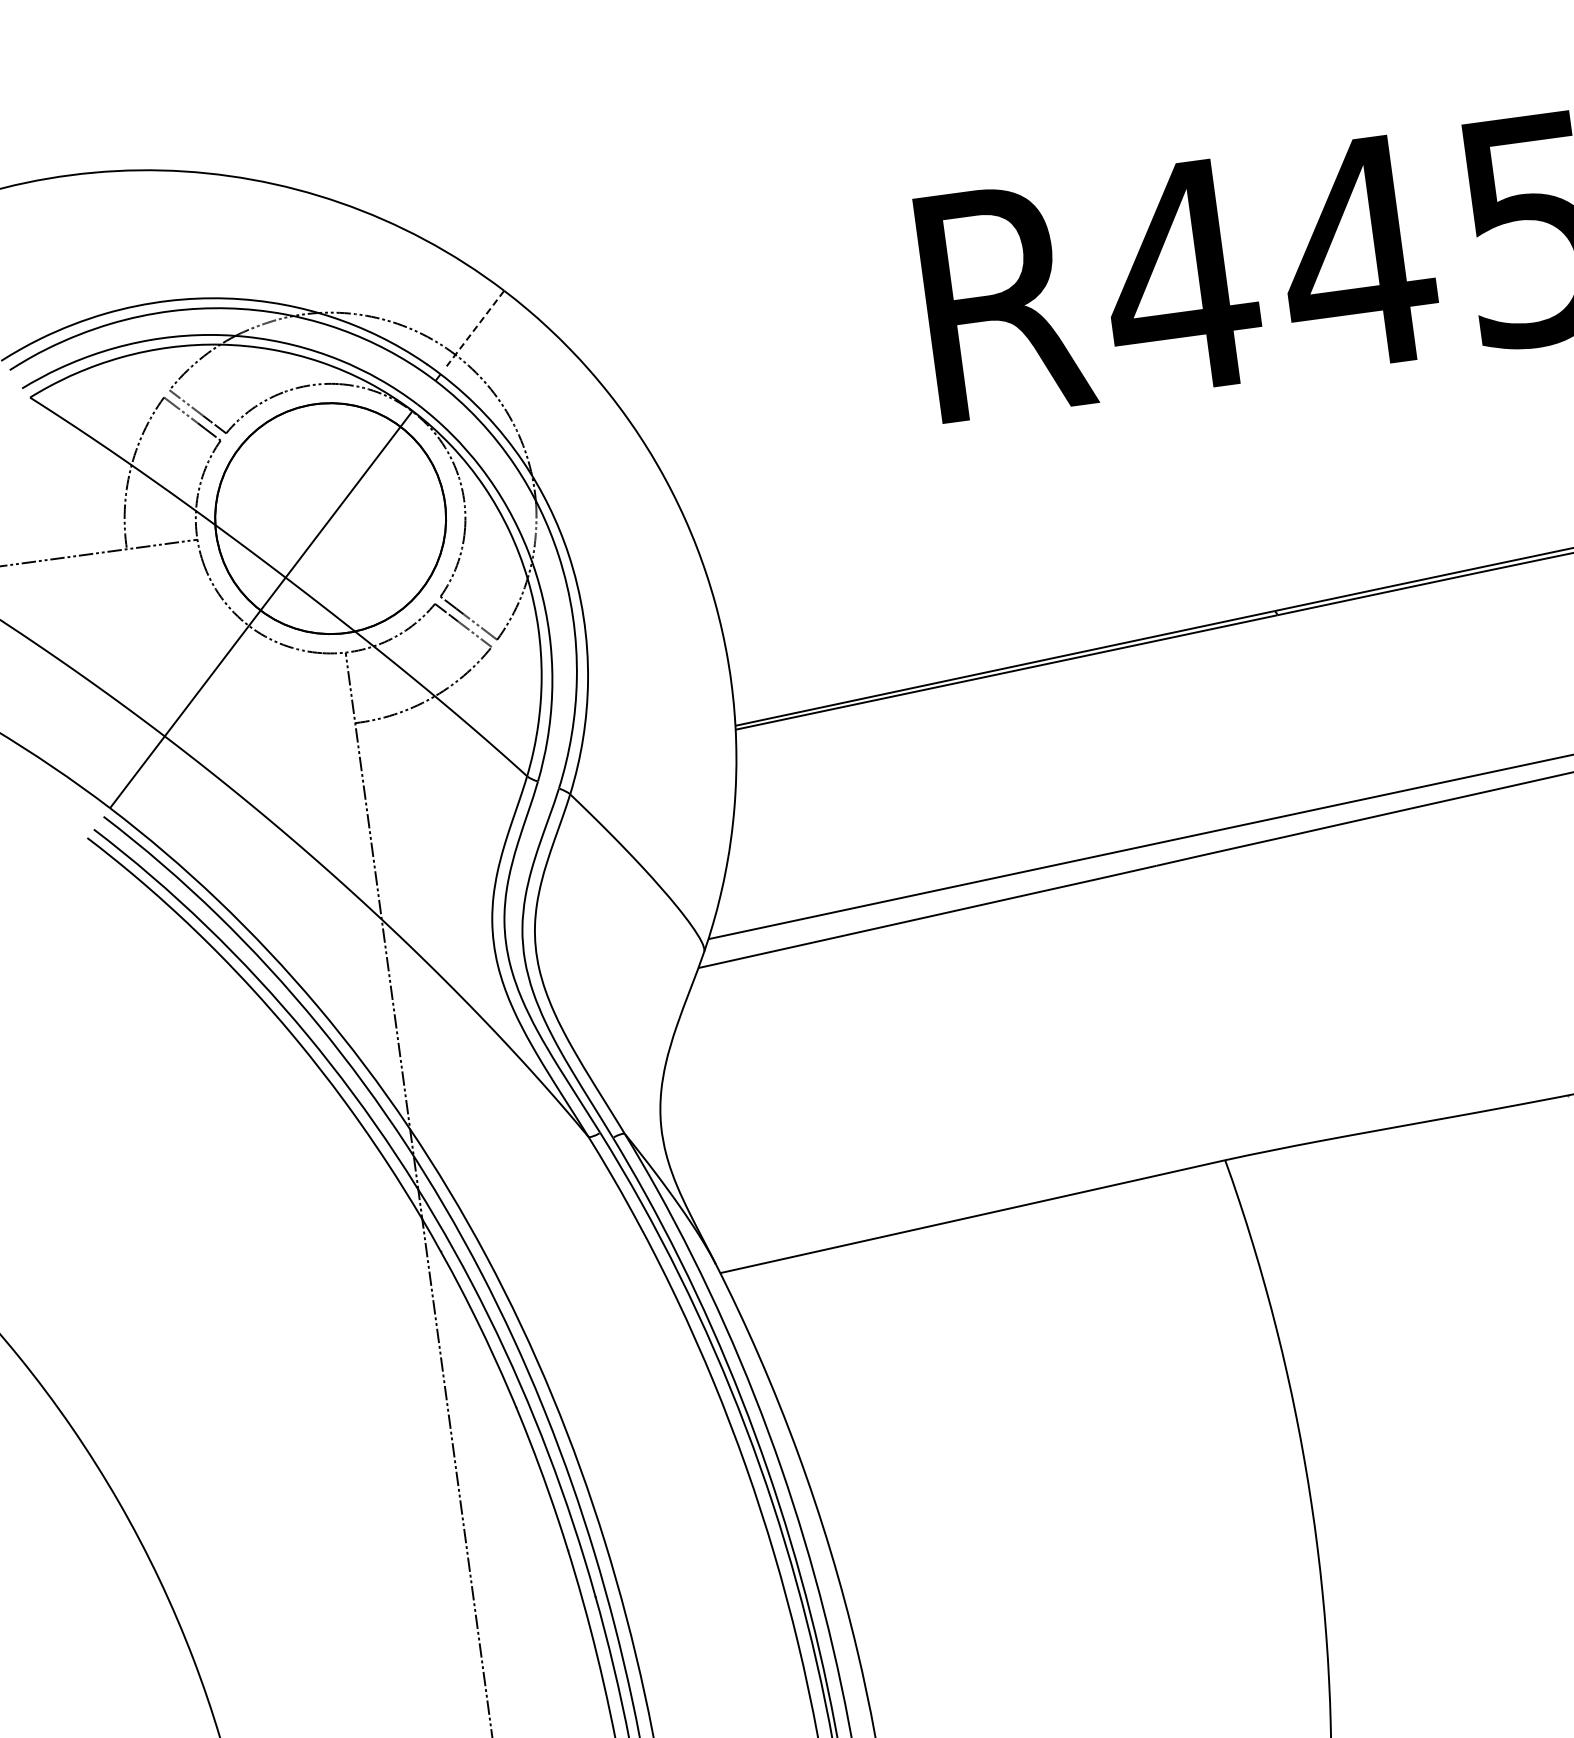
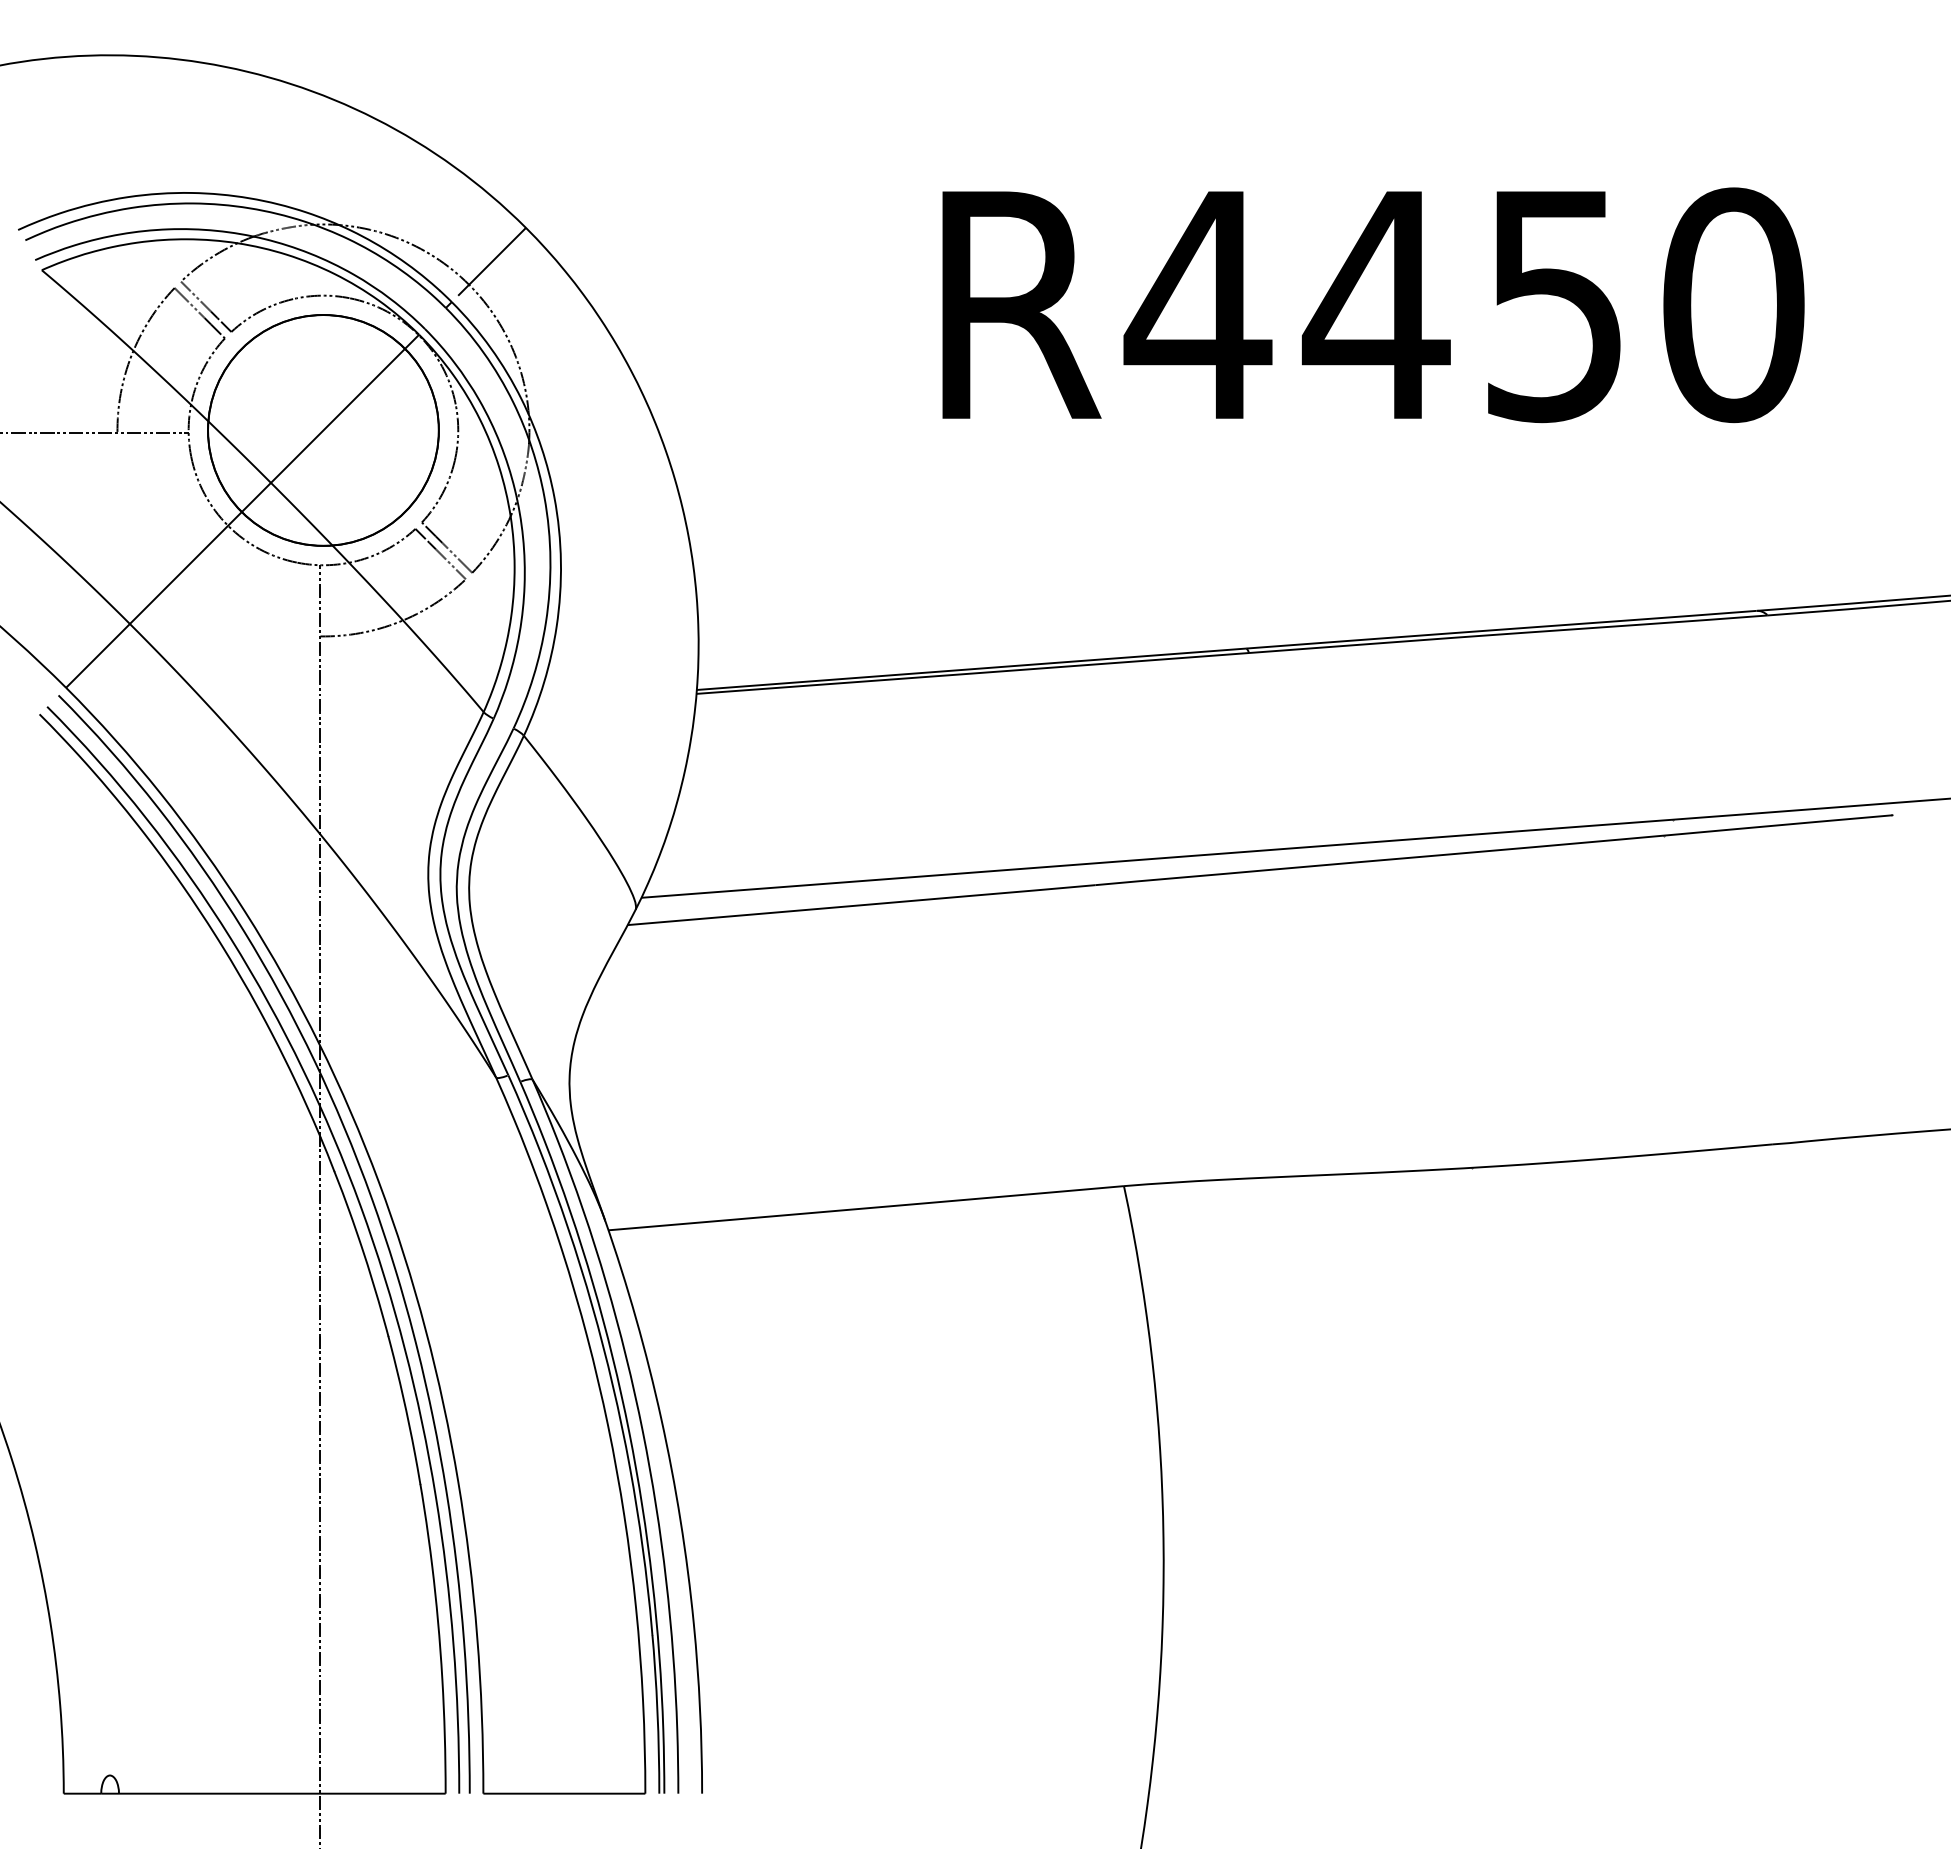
line: (474, 328) -> (491, 261), dashed -> solid

